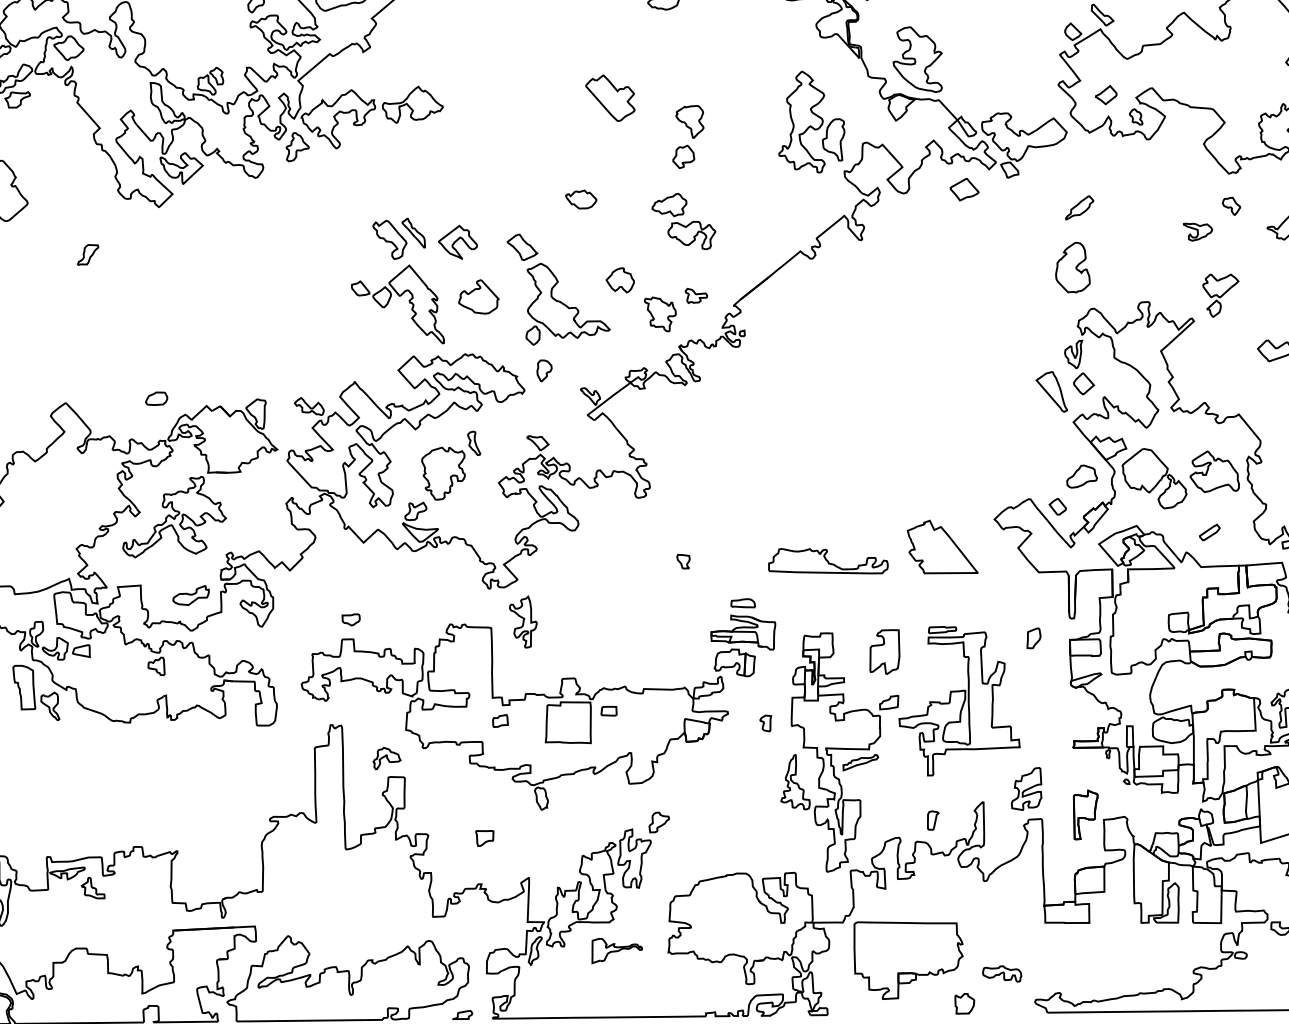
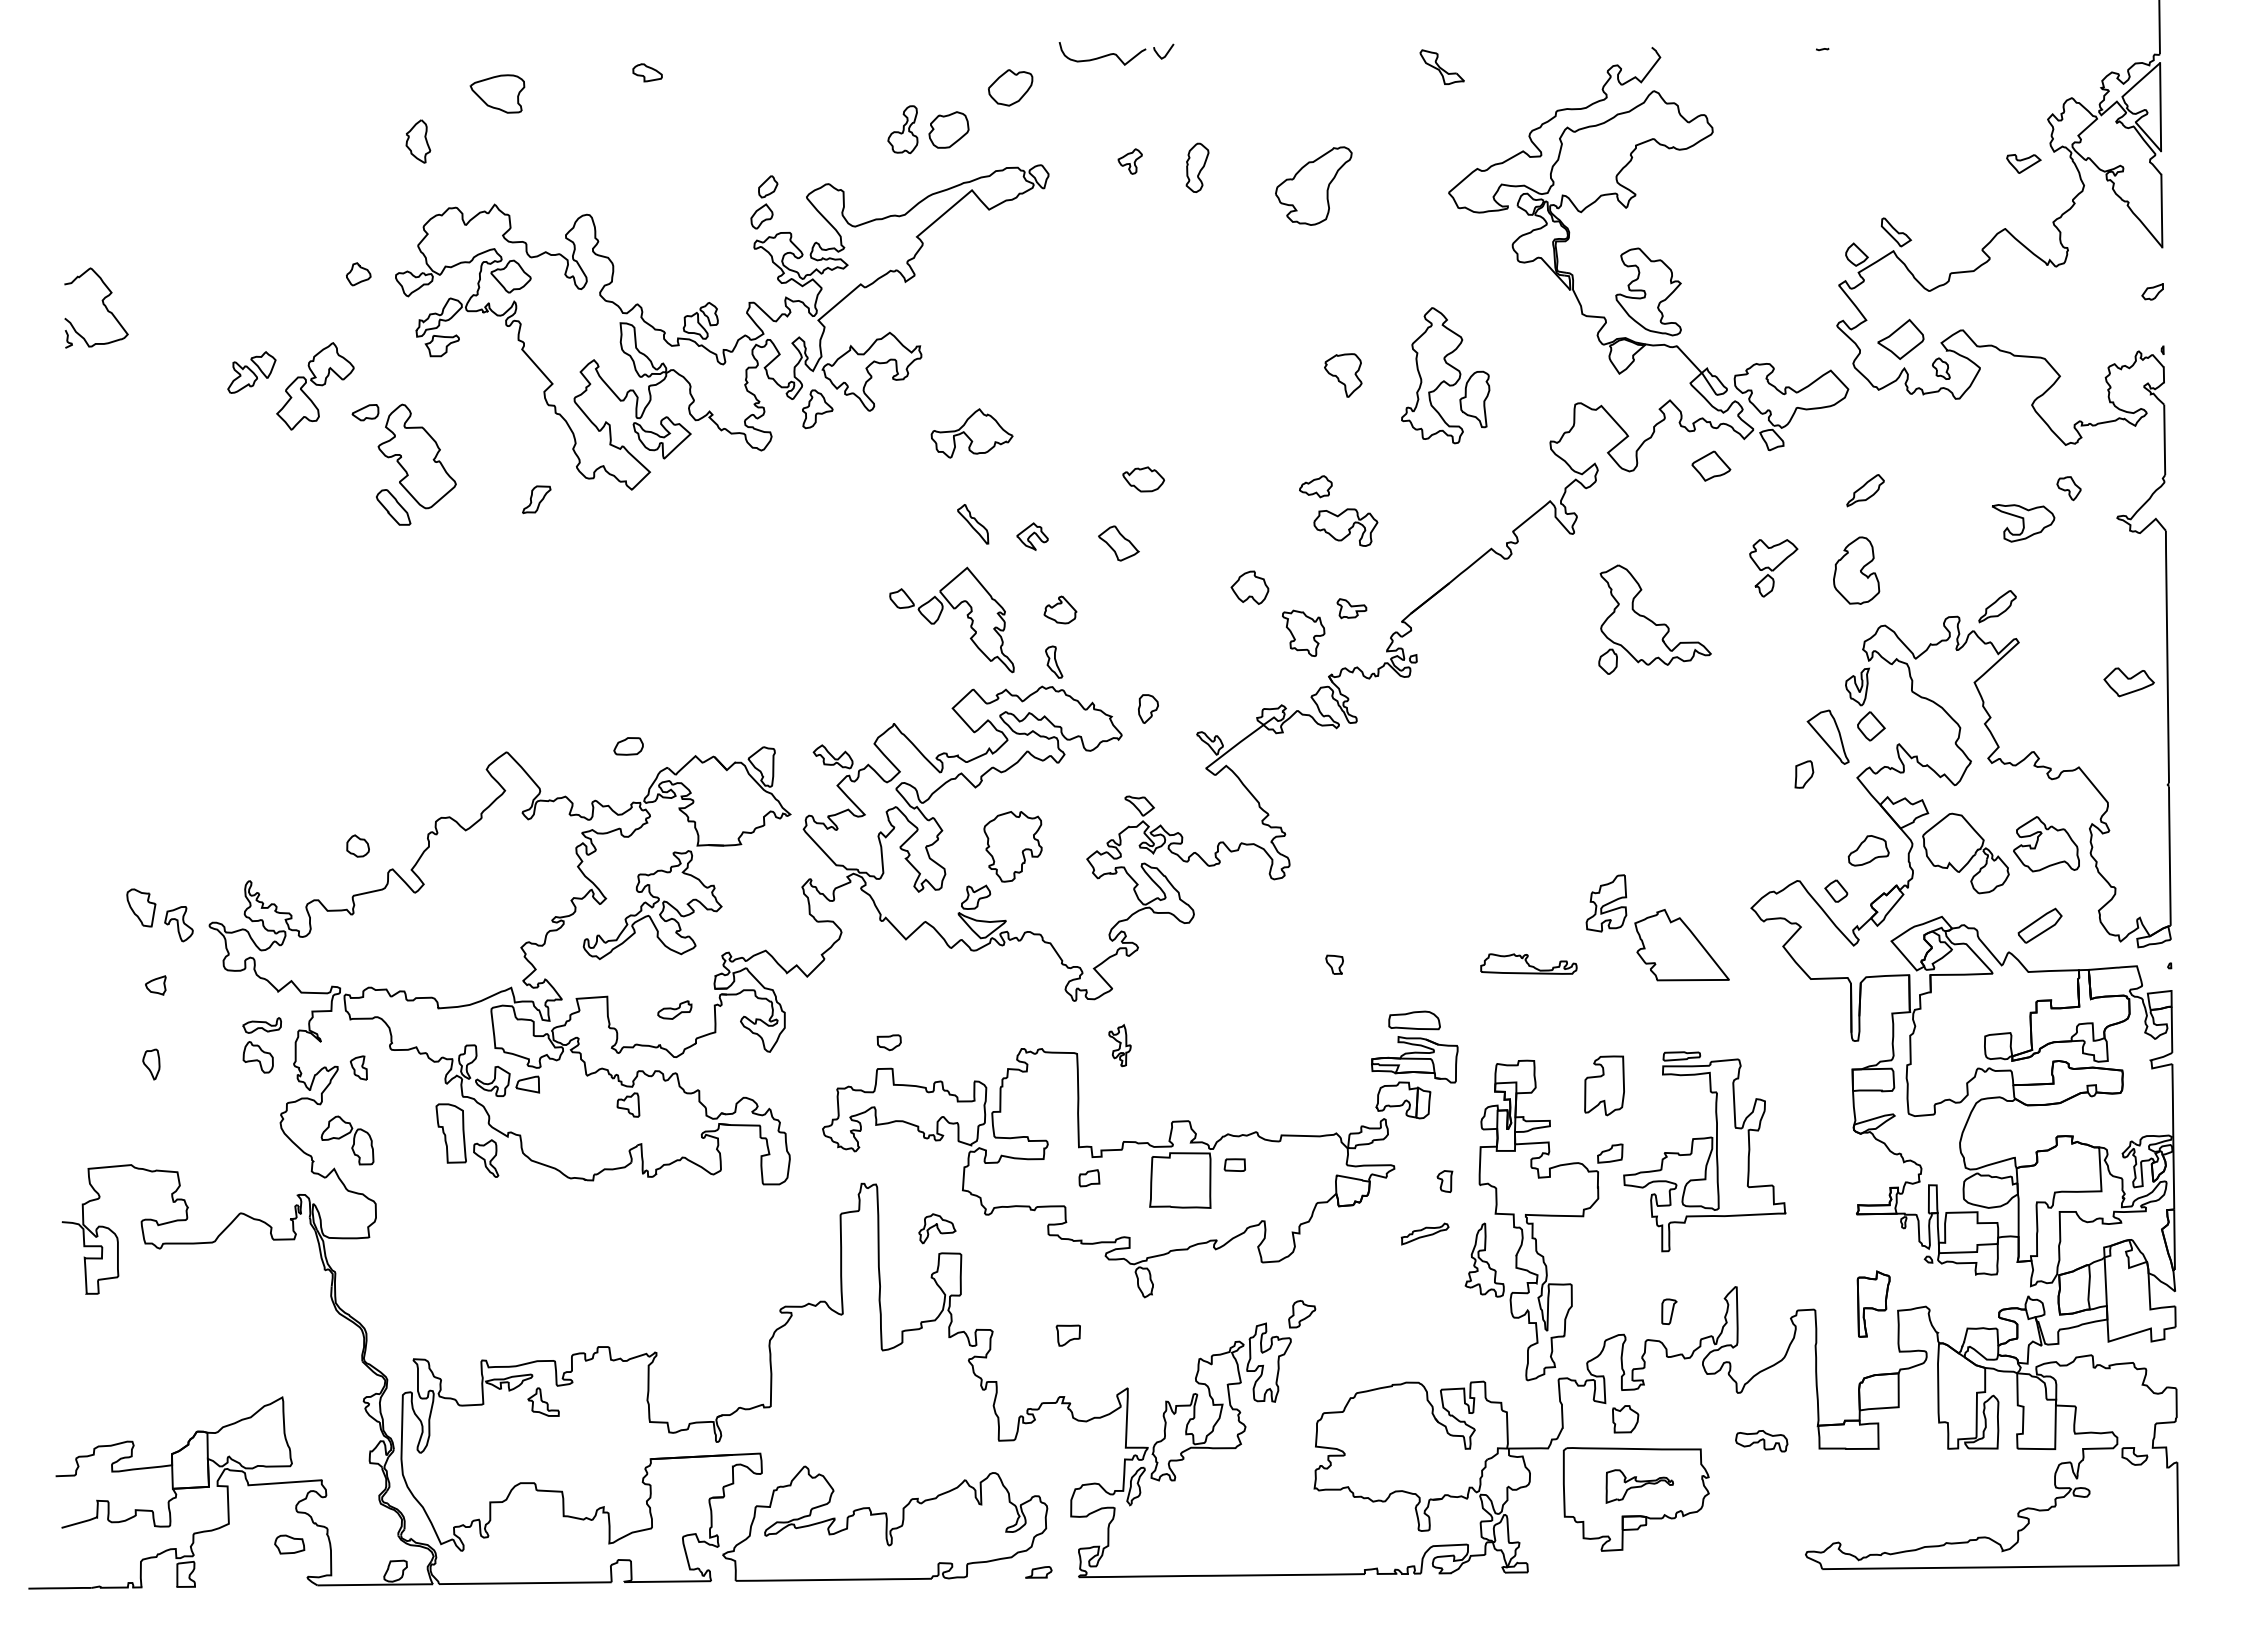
part: (1105, 95) -> (1900, 339), size x1.6
part: (610, 98) -> (1236, 343), removed
part: (412, 104) -> (971, 433), moved
part: (811, 121) -> (1445, 375), moved
part: (683, 157) -> (1334, 422), removed
part: (581, 199) -> (1143, 479), moved
part: (669, 204) -> (1315, 486), size x0.7
part: (1198, 231) -> (2024, 522), size x1.6
part: (390, 239) -> (941, 533), removed
part: (458, 242) -> (1032, 536), size x0.6
part: (87, 254) -> (536, 499), moved
part: (1178, 294) -> (1997, 606), added
part: (1220, 295) -> (1773, 568), moved
part: (478, 296) -> (1060, 609), size x0.6
part: (567, 304) -> (1654, 619), moved
part: (474, 442) -> (1054, 661), moved
part: (1209, 532) -> (2039, 925), size x1.6
part: (828, 560) -> (1528, 963), size x0.6
part: (190, 595) -> (674, 1009), size x0.7
part: (743, 603) -> (1414, 1020), size x1.6
part: (522, 621) -> (1119, 1045), size x0.6
part: (1034, 638) -> (1804, 774), moved
part: (860, 762) -> (1424, 1233), moved
part: (1026, 789) -> (1606, 903), moved
part: (616, 951) -> (1639, 1486), moved
part: (1002, 974) -> (1761, 1441), moved
part: (964, 1003) -> (1625, 1419), moved

